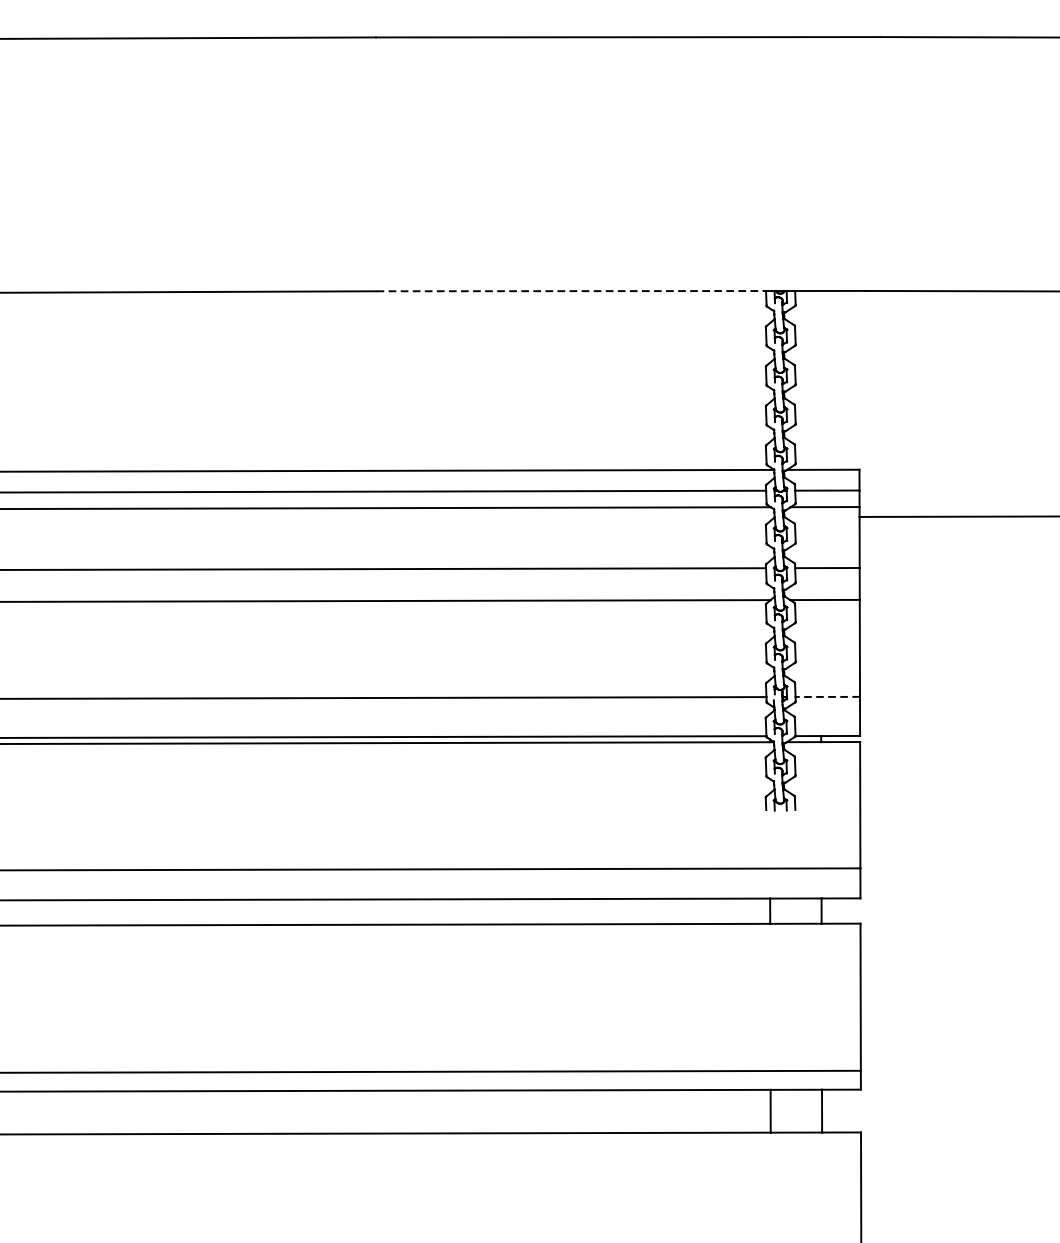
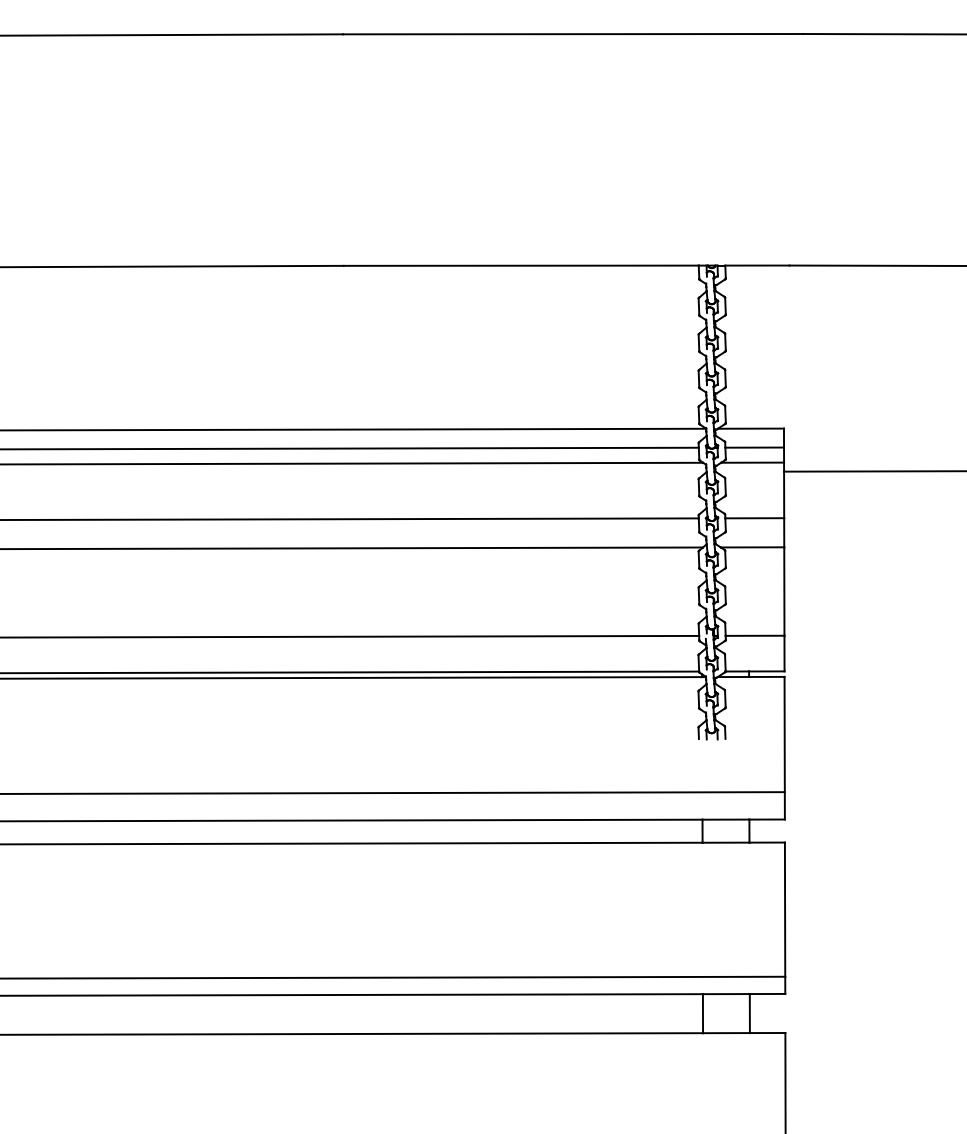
line: (571, 290) -> (521, 265), dashed -> solid
line: (827, 696) -> (754, 635), dashed -> solid

